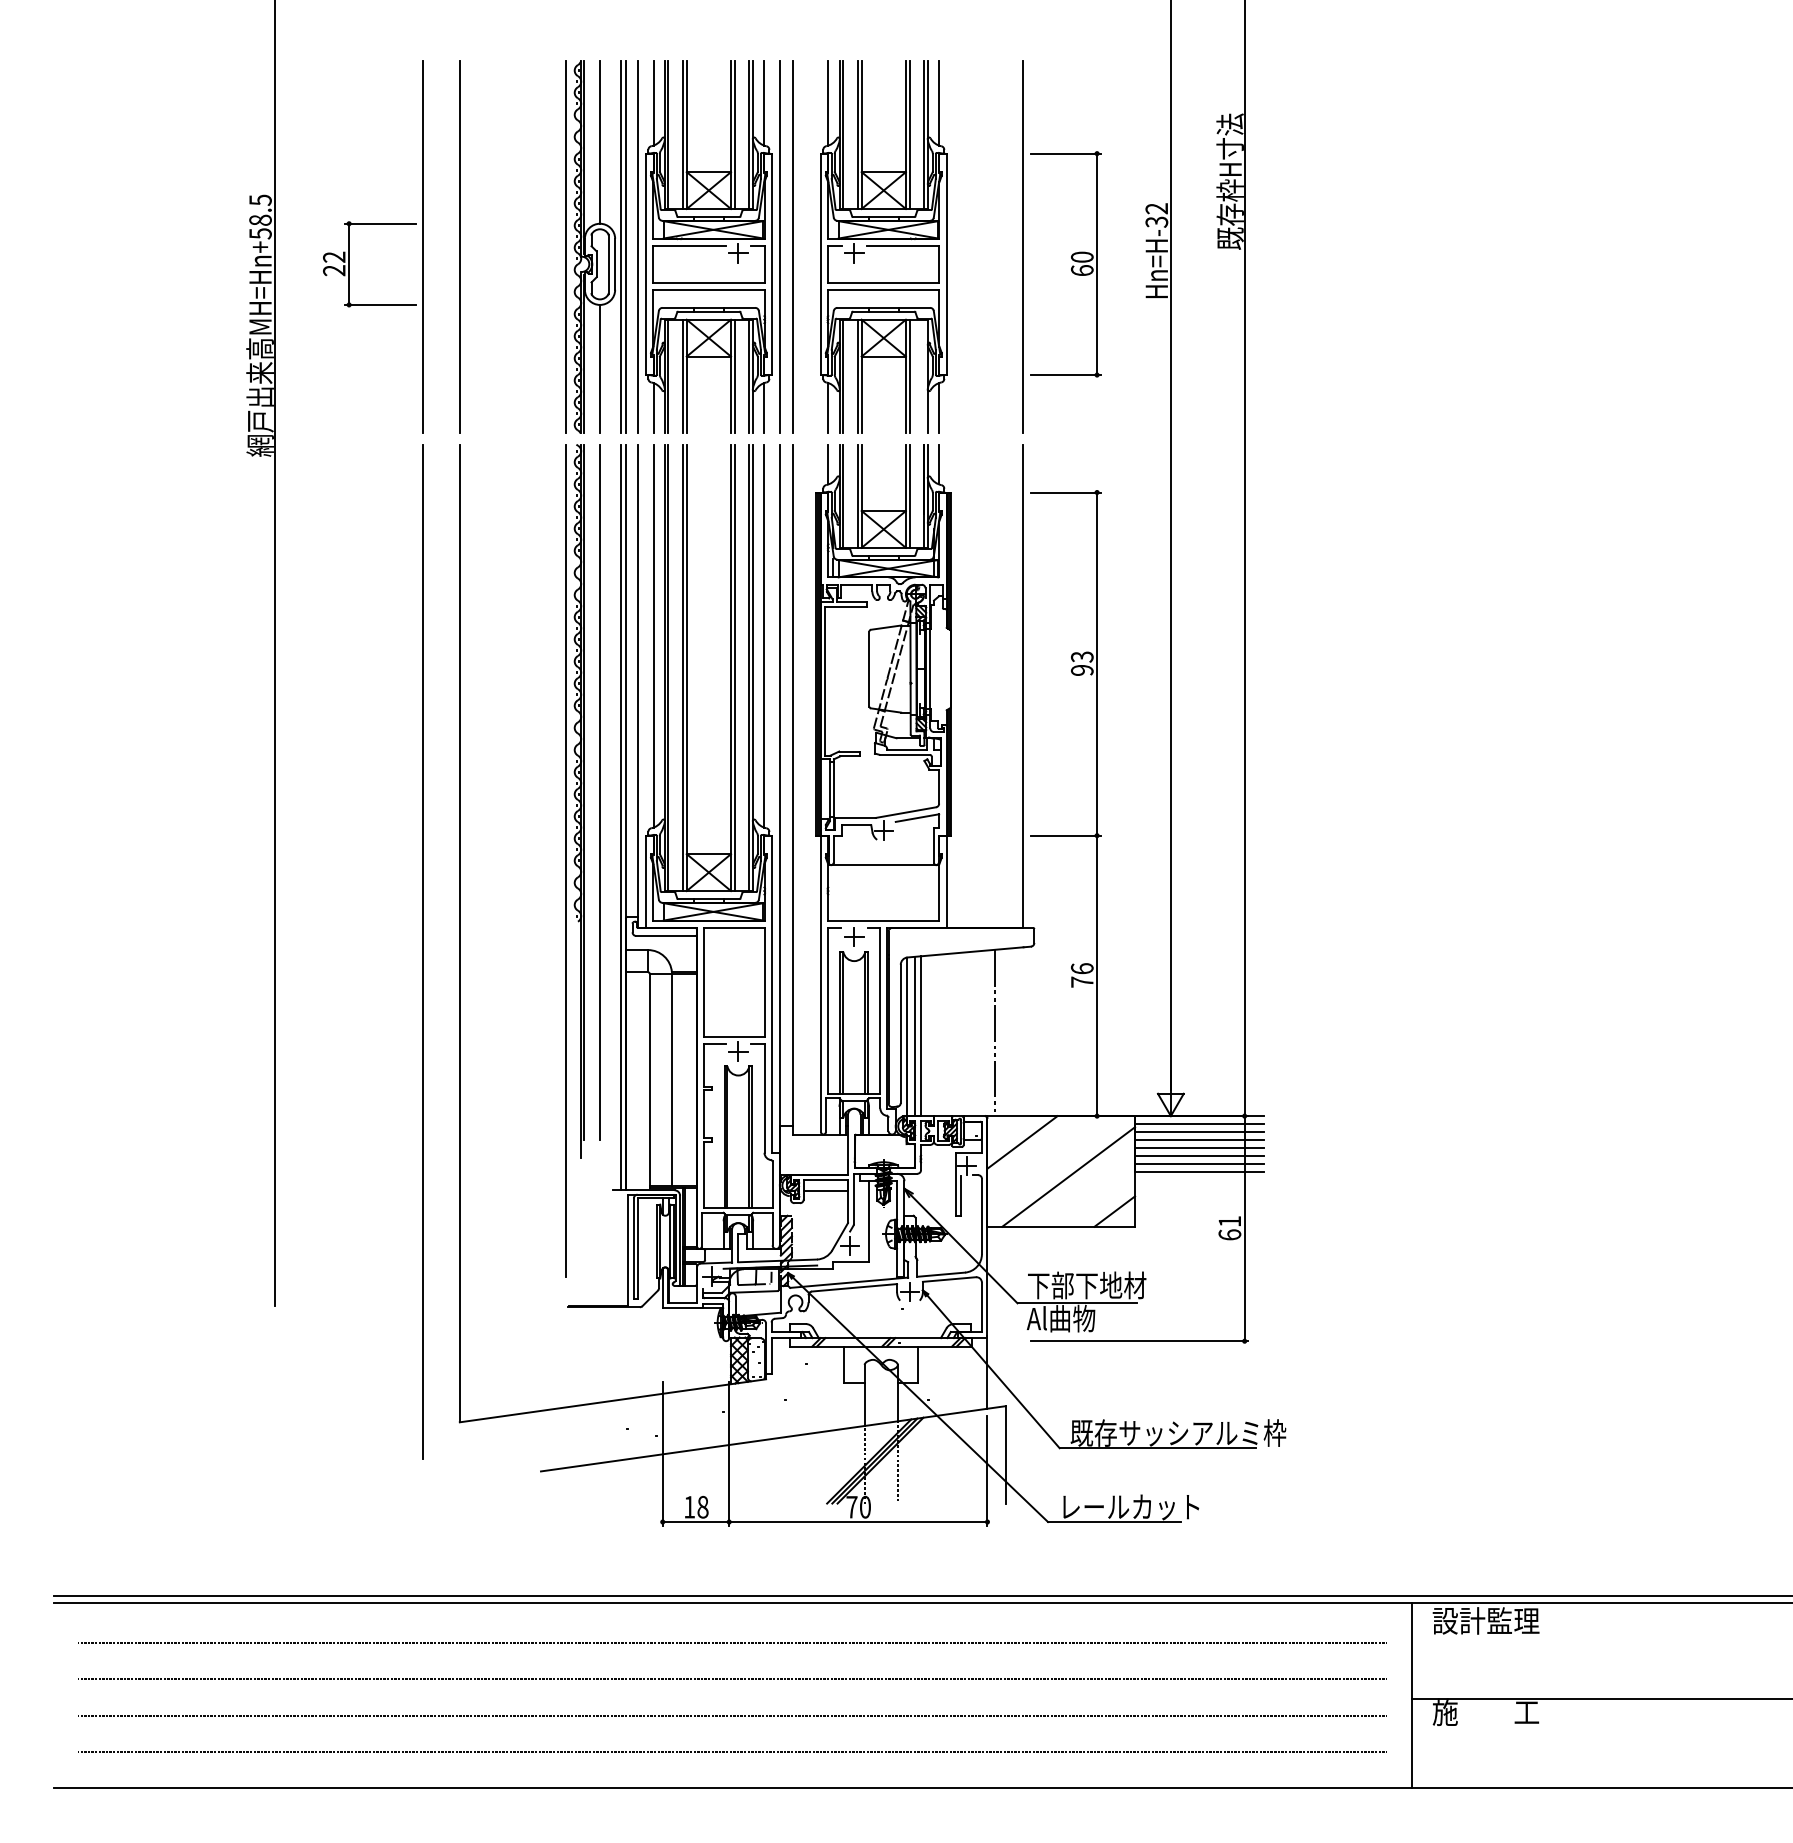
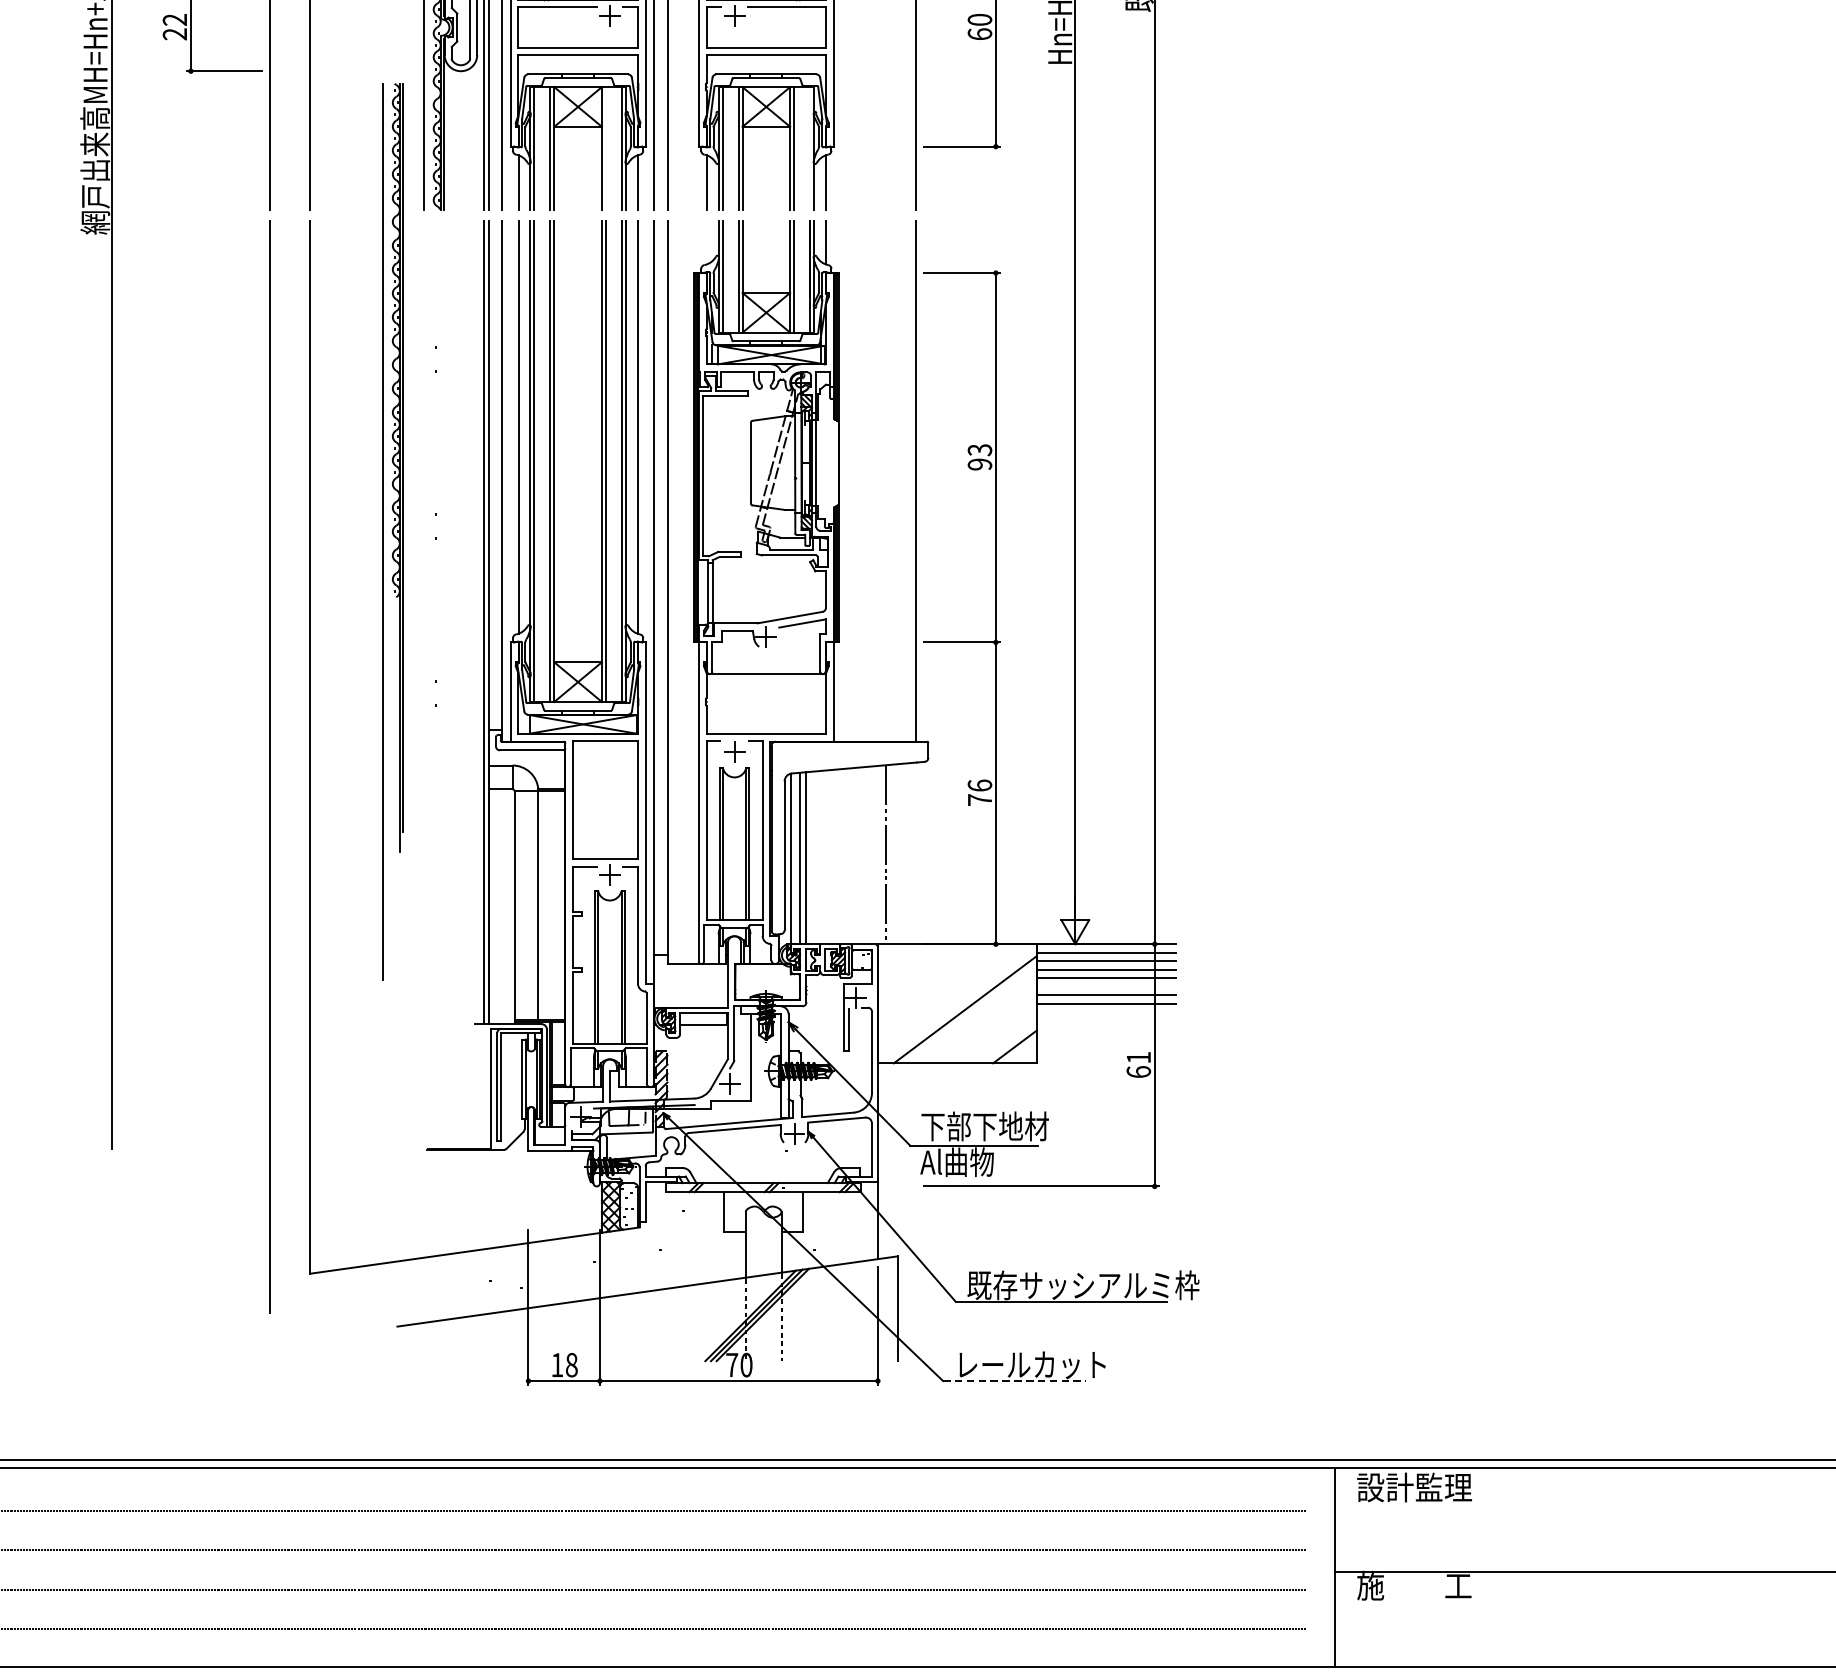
line: (599, 368) -> (460, 139), removed
line: (734, 376) -> (605, 148), removed
line: (828, 464) -> (706, 242), removed
line: (599, 792) -> (460, 595), removed
part: (574, 860) -> (392, 531), moved
line: (1022, 1142) -> (915, 972), removed
line: (1199, 1155) -> (1106, 986), removed
line: (1114, 1522) -> (1014, 1381), solid -> dashed

